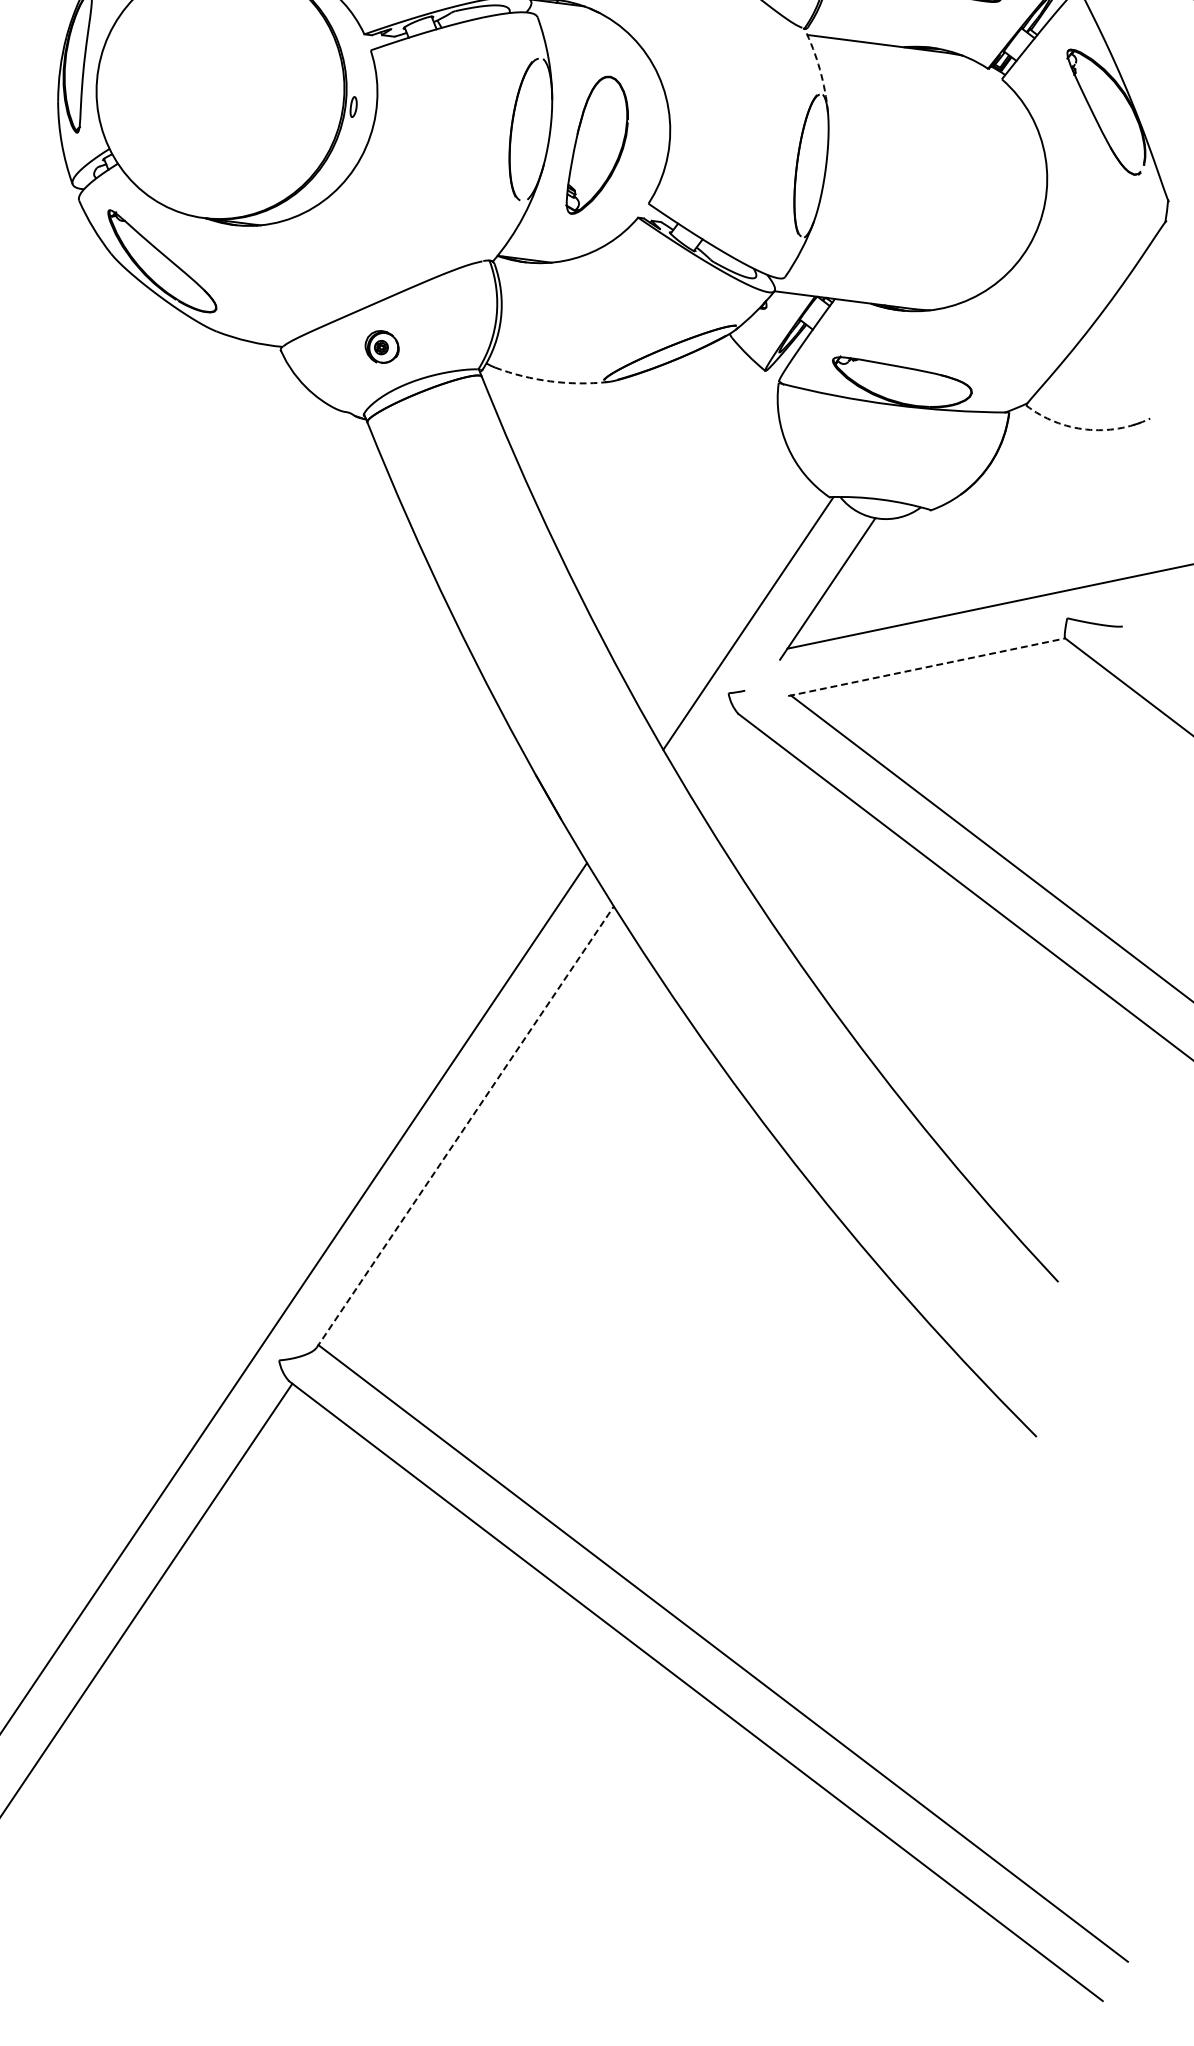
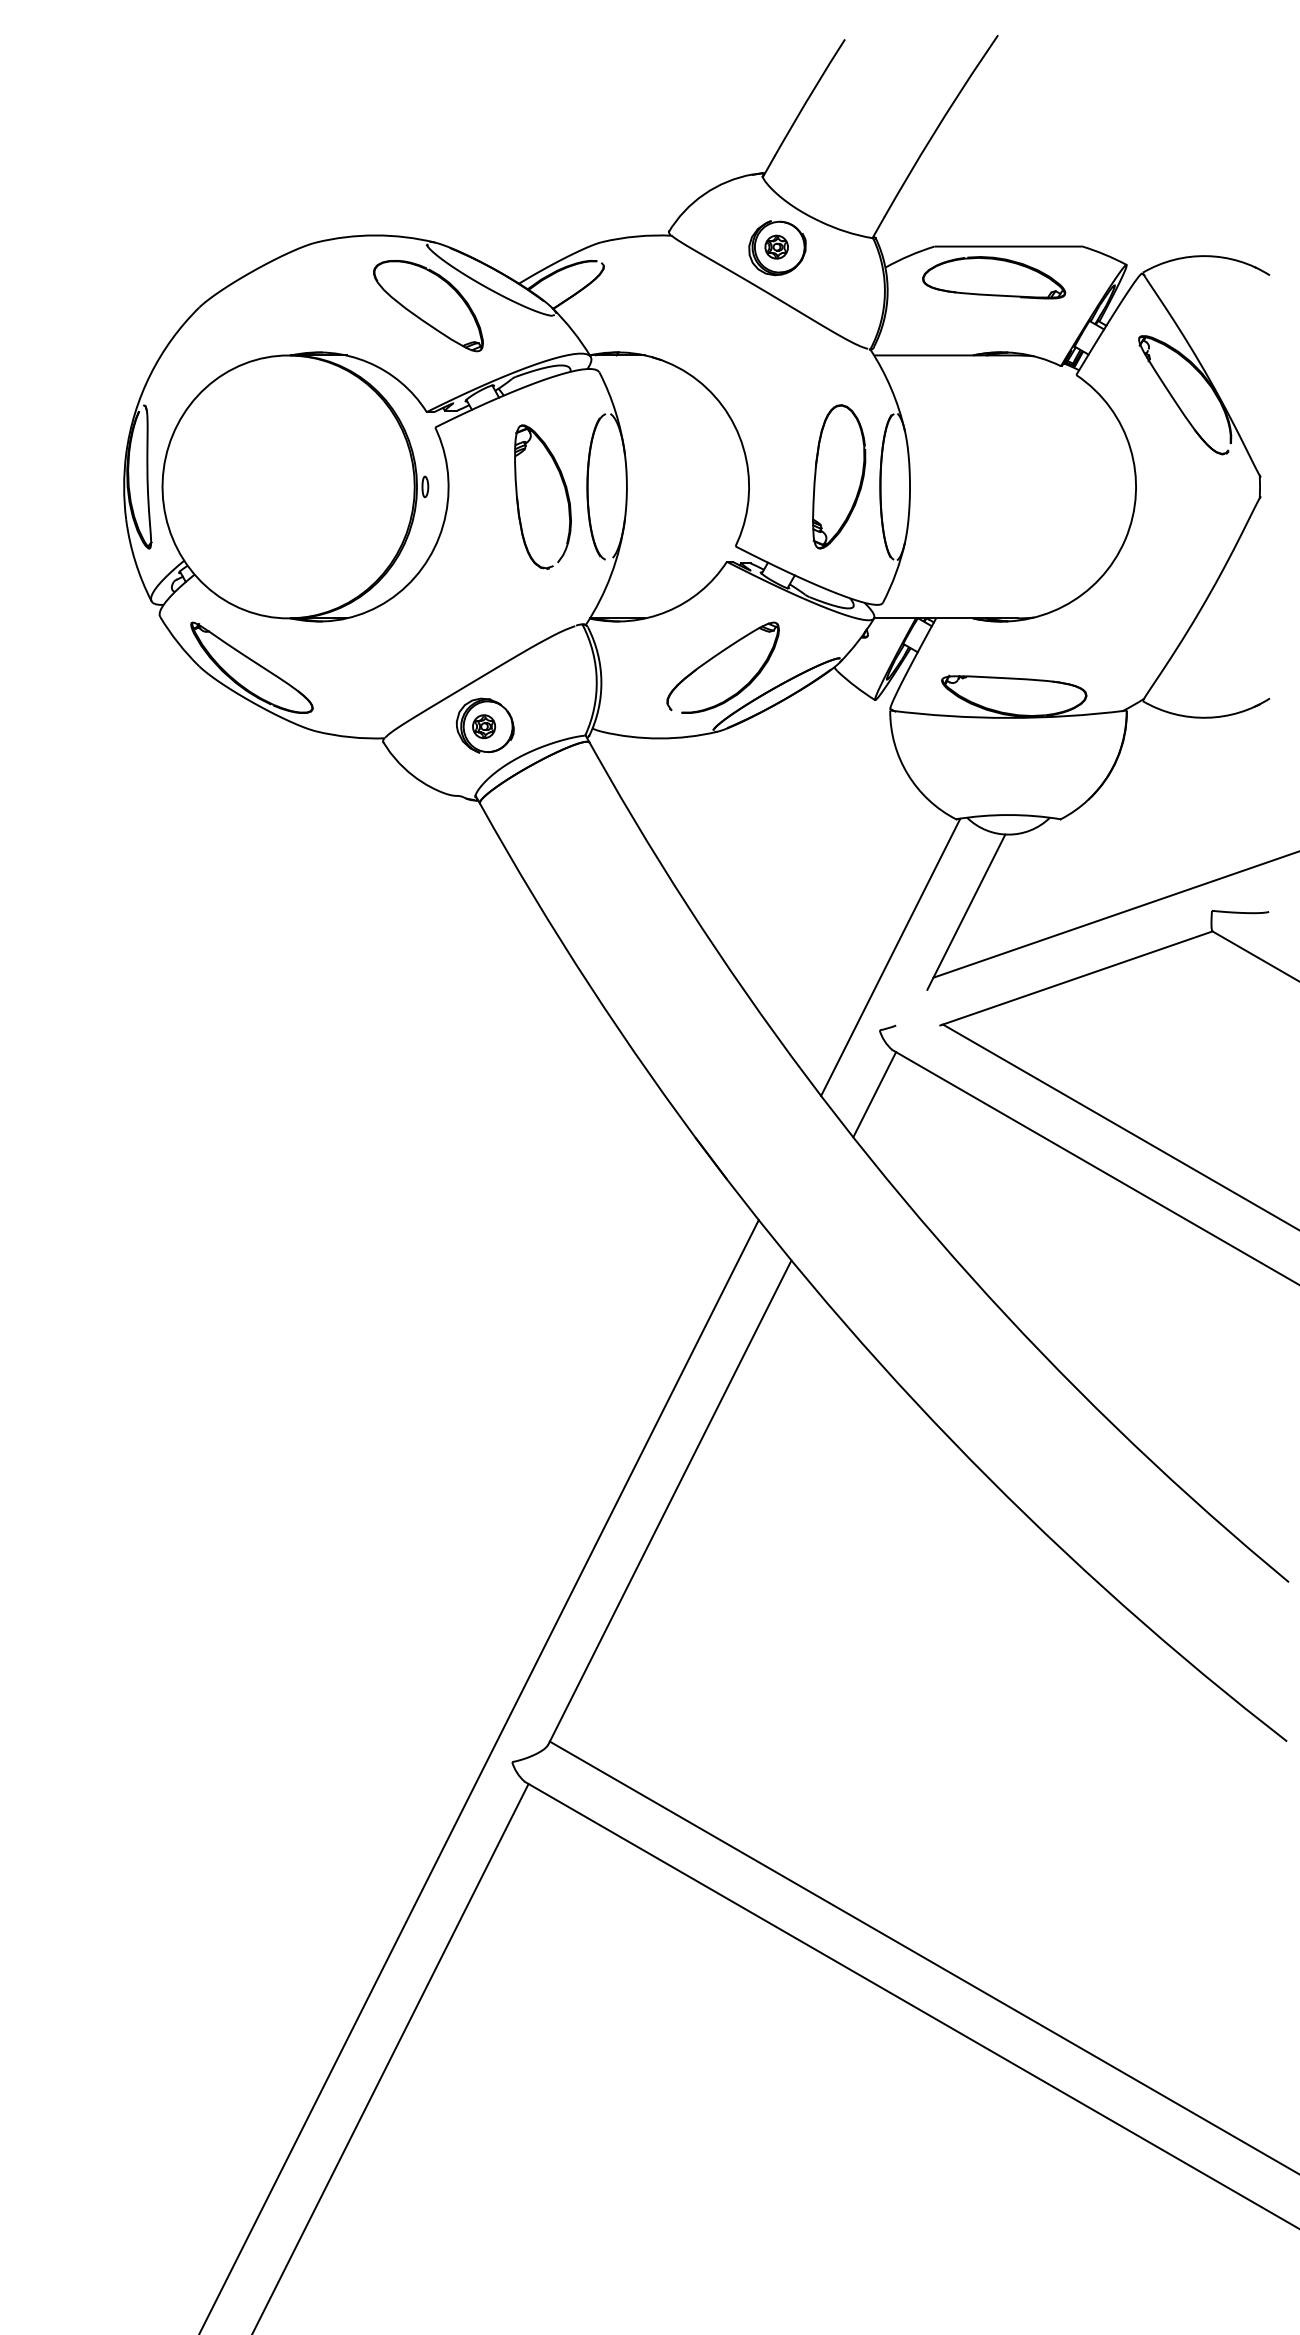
arc: (820, 69) -> (891, 388), dashed -> solid
part: (488, 126) -> (564, 489), added
part: (599, 146) -> (839, 476), moved
part: (615, 309) -> (715, 657), added
part: (381, 346) -> (484, 725), size x1.67
arc: (550, 381) -> (659, 738), dashed -> solid
arc: (1086, 429) -> (1206, 717), dashed -> solid
line: (926, 667) -> (1076, 978), dashed -> solid
line: (715, 755) -> (874, 1094), added
line: (464, 1127) -> (669, 1502), dashed -> solid

